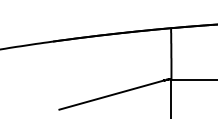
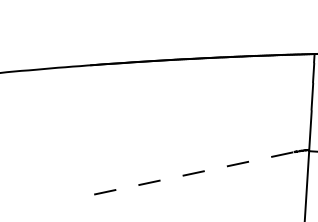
line: (111, 95) -> (194, 173), solid -> dashed

